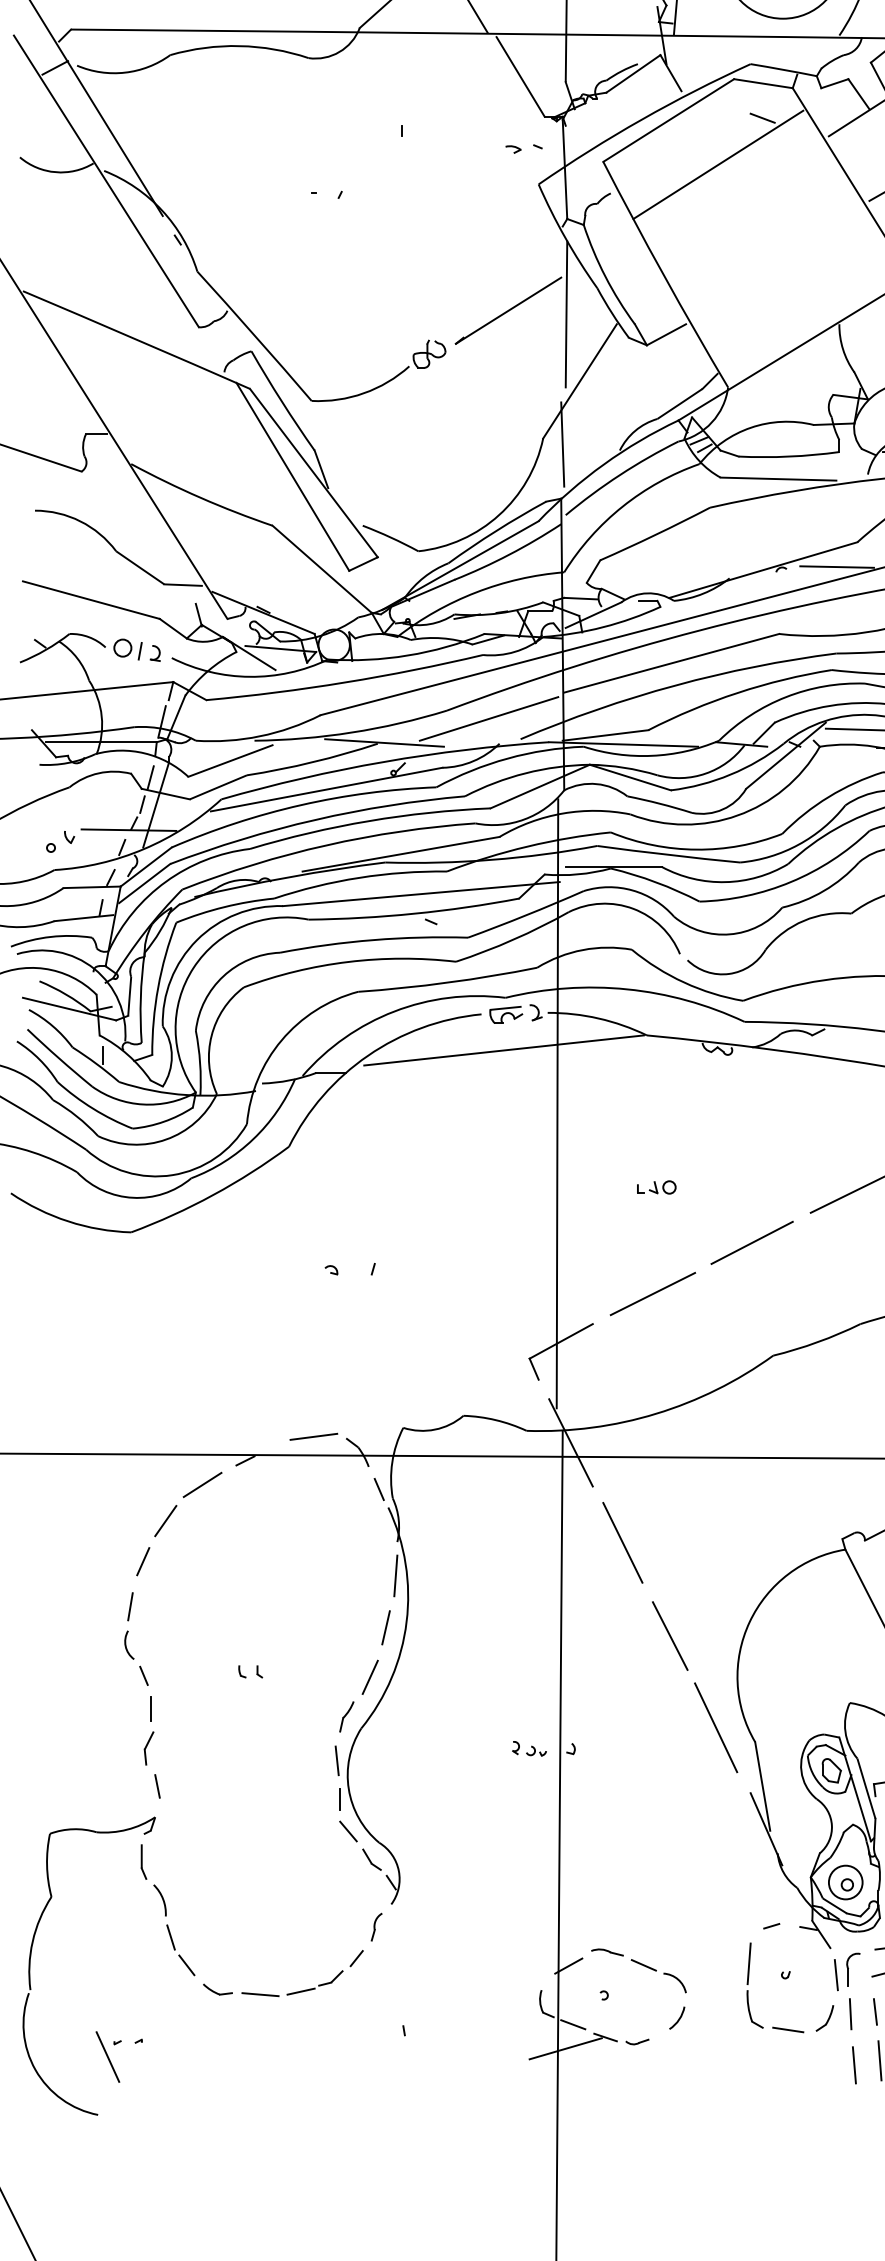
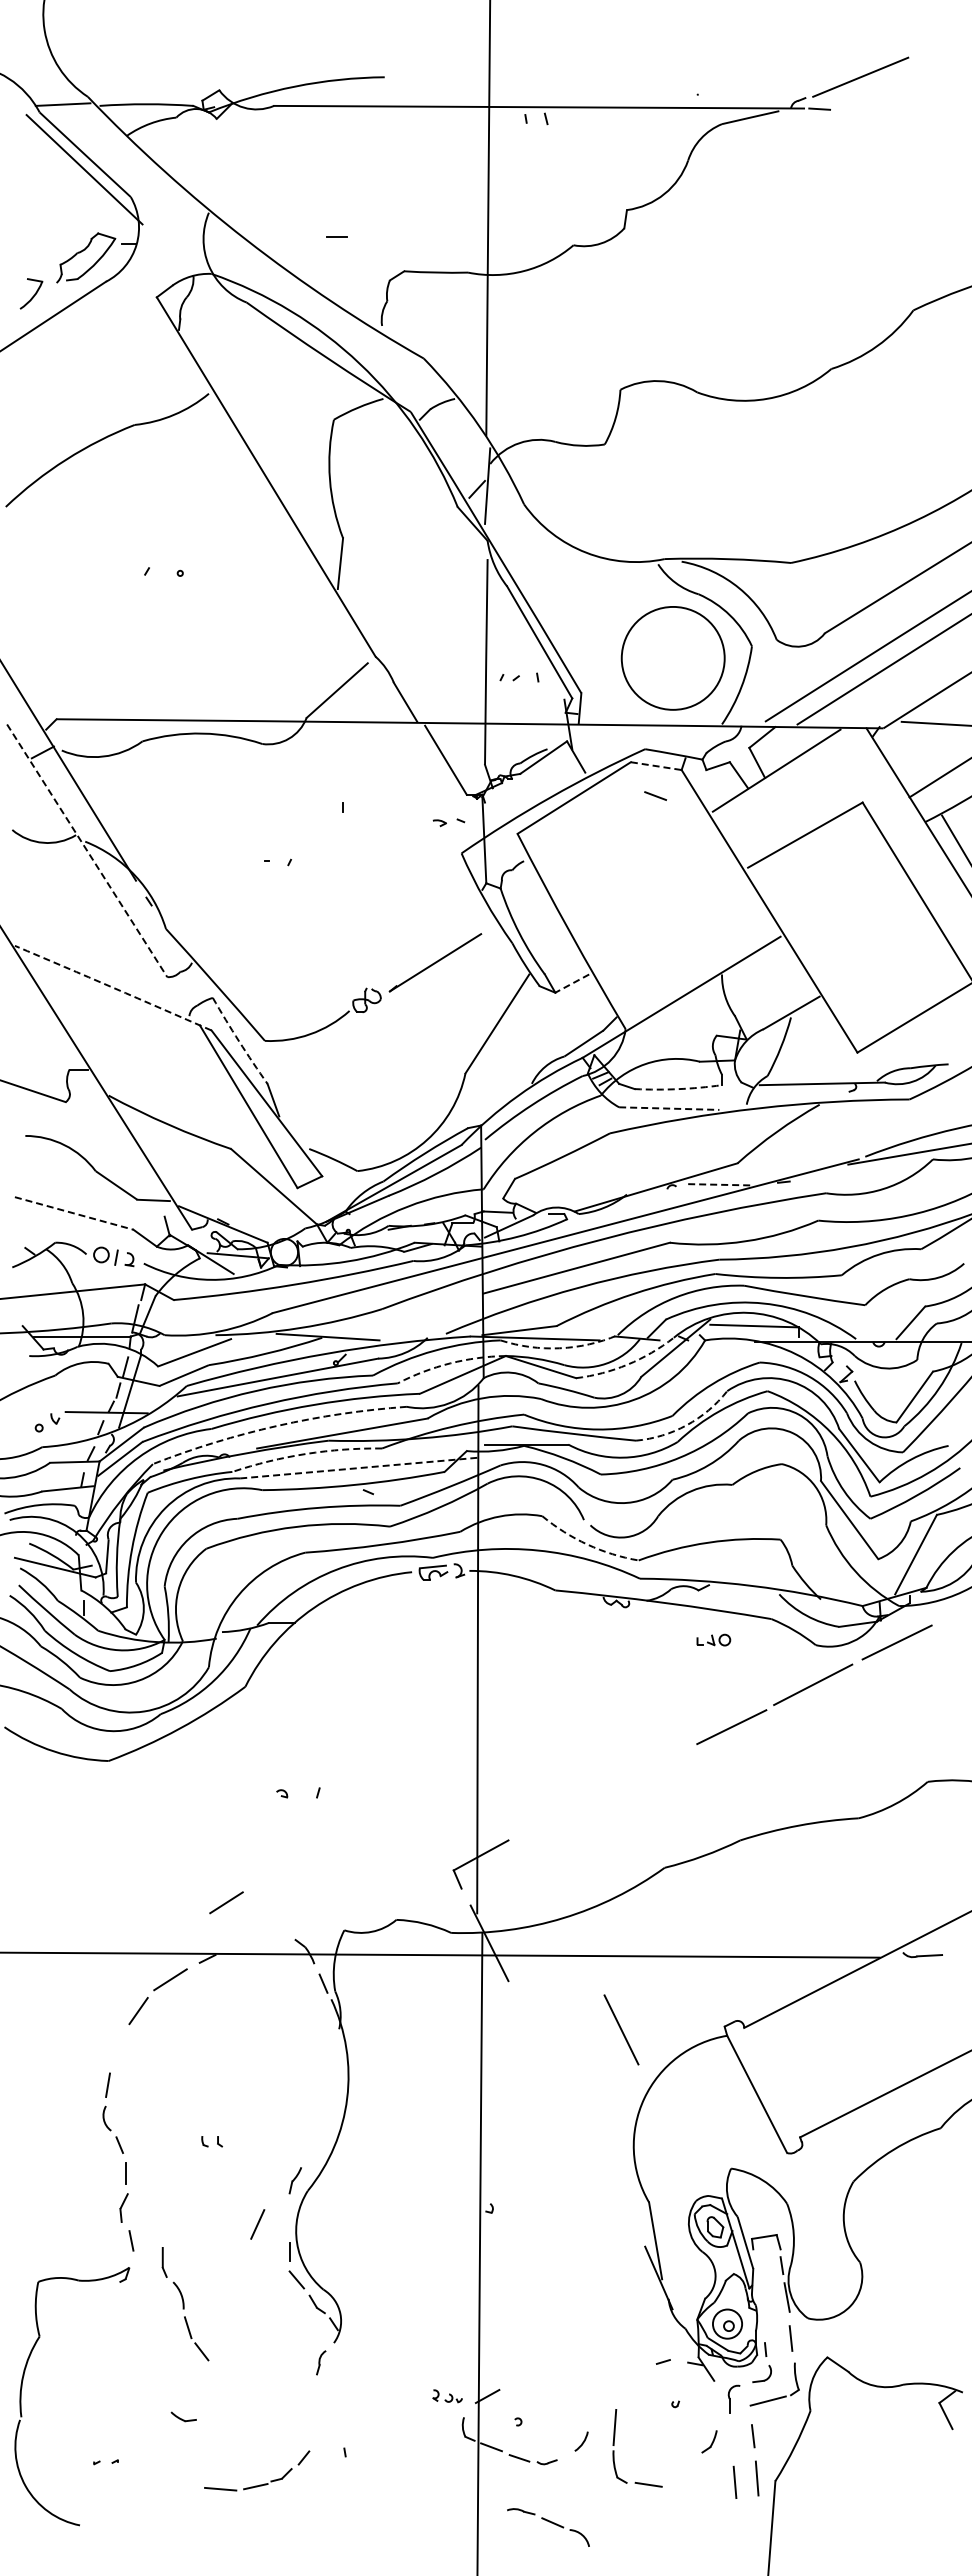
line: (763, 84) -> (656, 766), solid -> dashed
line: (717, 164) -> (616, 836), removed
line: (106, 181) -> (87, 850), solid -> dashed
line: (566, 313) -> (485, 965), removed
line: (665, 334) -> (571, 983), solid -> dashed
arc: (136, 339) -> (113, 987), solid -> dashed
arc: (282, 401) -> (239, 1041), solid -> dashed
line: (562, 444) -> (482, 1078), removed
arc: (789, 457) -> (678, 1089), solid -> dashed
line: (778, 478) -> (669, 1108), solid -> dashed
line: (837, 566) -> (720, 1184), solid -> dashed
line: (91, 600) -> (74, 1213), solid -> dashed
line: (488, 719) -> (418, 1316), removed
arc: (651, 756) -> (559, 1348), solid -> dashed
arc: (525, 773) -> (450, 1363), solid -> dashed
arc: (730, 774) -> (627, 1364), solid -> dashed
arc: (326, 844) -> (277, 1425), solid -> dashed
arc: (798, 844) -> (686, 1425), solid -> dashed
arc: (359, 877) -> (306, 1453), solid -> dashed
line: (421, 893) -> (360, 1467), solid -> dashed
arc: (684, 982) -> (587, 1544), solid -> dashed
line: (503, 1050) -> (431, 1603), removed
part: (656, 1186) -> (713, 1639), moved
line: (752, 1242) -> (646, 1769), removed
line: (652, 1294) -> (560, 1814), removed
line: (267, 1395) -> (226, 1902), added
line: (313, 1436) -> (266, 1937), removed
line: (622, 1542) -> (621, 2029), moved
line: (142, 1560) -> (118, 2045), removed
line: (395, 1575) -> (337, 2058), removed
line: (386, 1627) -> (329, 2103), removed
line: (670, 1635) -> (575, 2110), removed
line: (370, 1677) -> (257, 2224), moved
line: (716, 1727) -> (615, 2189), removed
part: (529, 1749) -> (447, 2396), moved
line: (336, 1760) -> (286, 2218), removed
part: (167, 1910) -> (185, 2304), moved
part: (639, 1970) -> (548, 2527), moved
line: (836, 1975) -> (719, 2404), removed
part: (305, 1989) -> (259, 2484), moved
part: (748, 1990) -> (614, 2450), moved
line: (850, 2014) -> (731, 2438), removed
line: (565, 2049) -> (484, 2468), removed
line: (107, 2056) -> (88, 2474), removed

